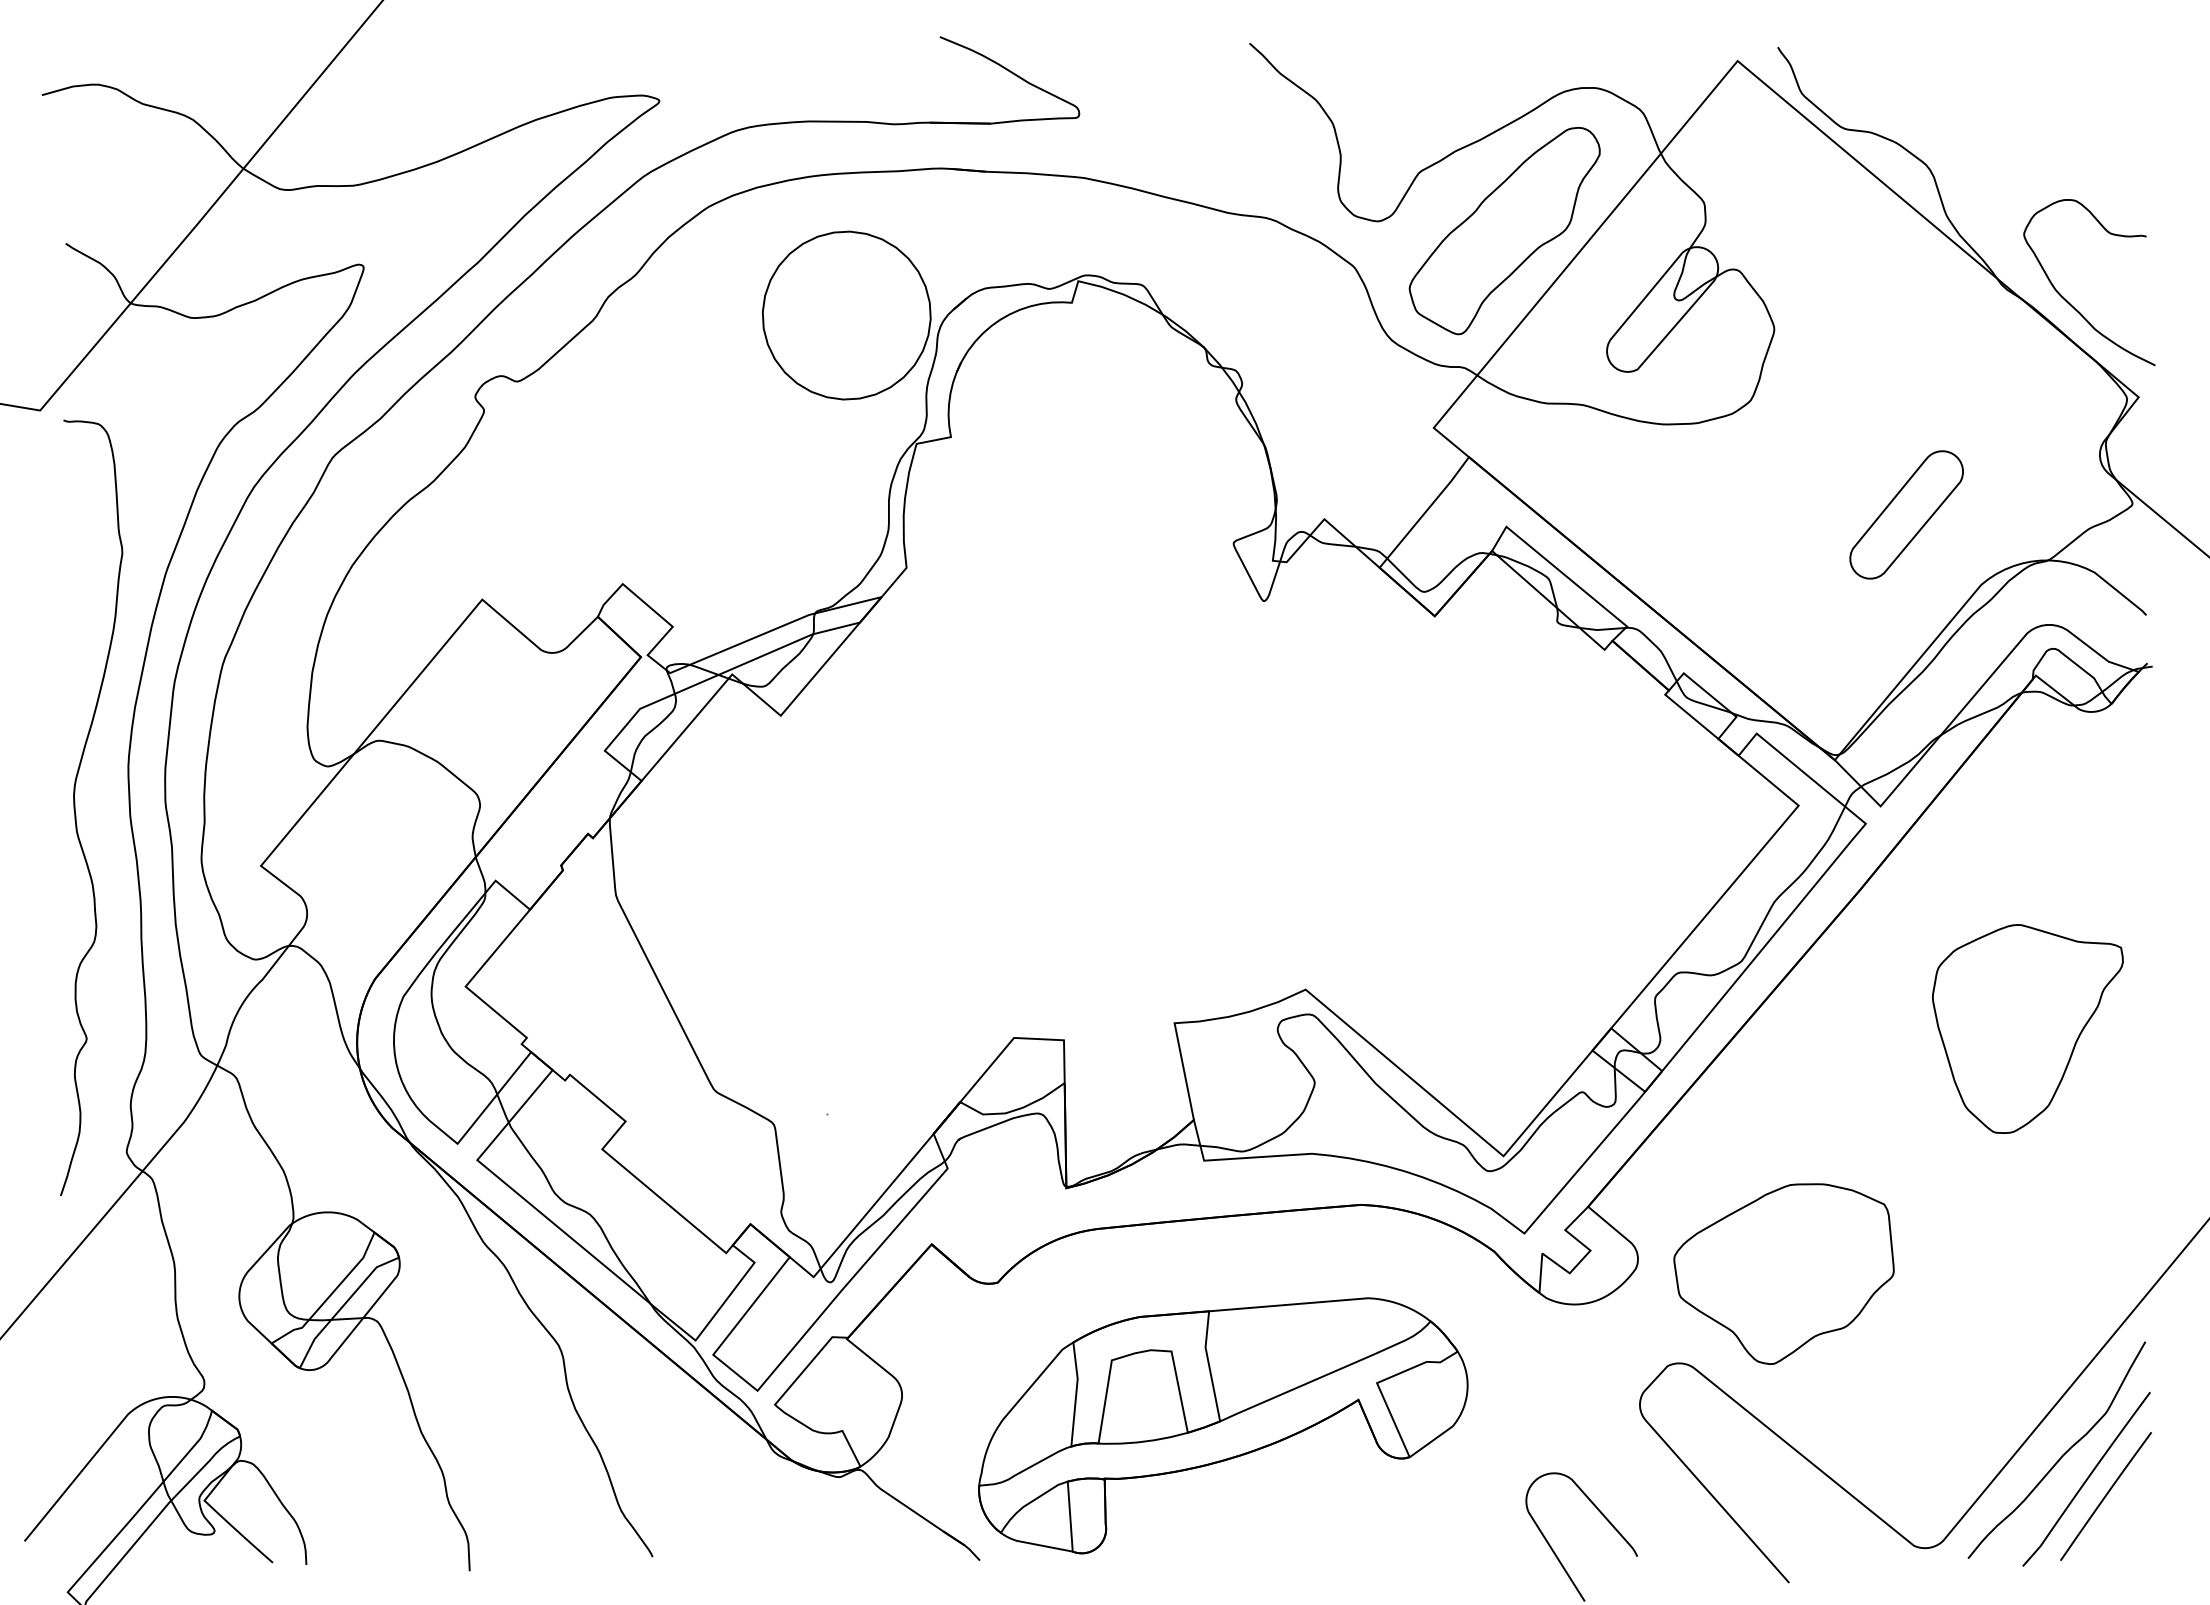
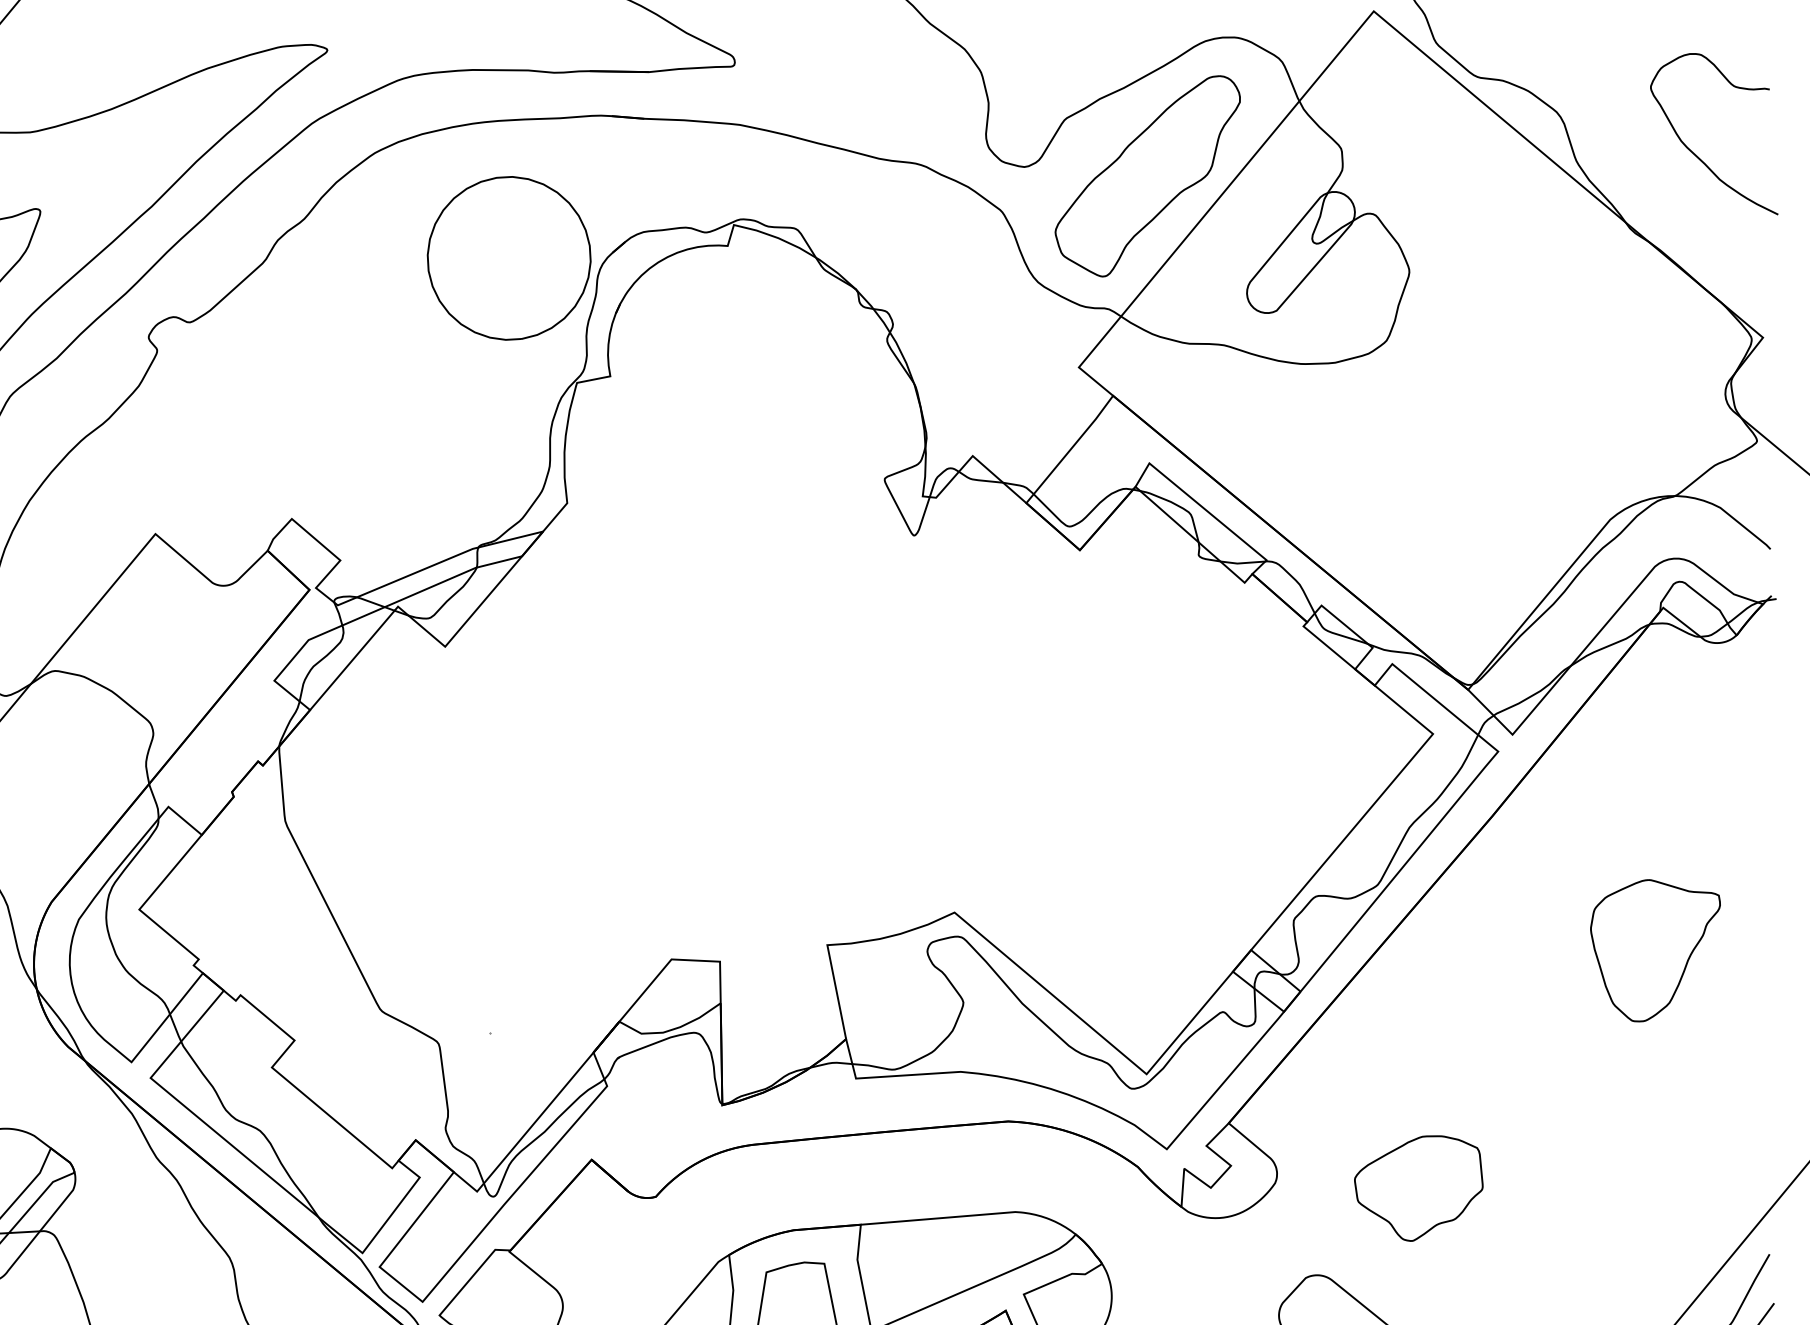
curve: (2069, 302) -> (1694, 153), moved
part: (1906, 514) -> (1537, 451), removed
part: (2027, 1028) -> (1655, 950), size x0.7
part: (1783, 1273) -> (1418, 1188), size x0.6

